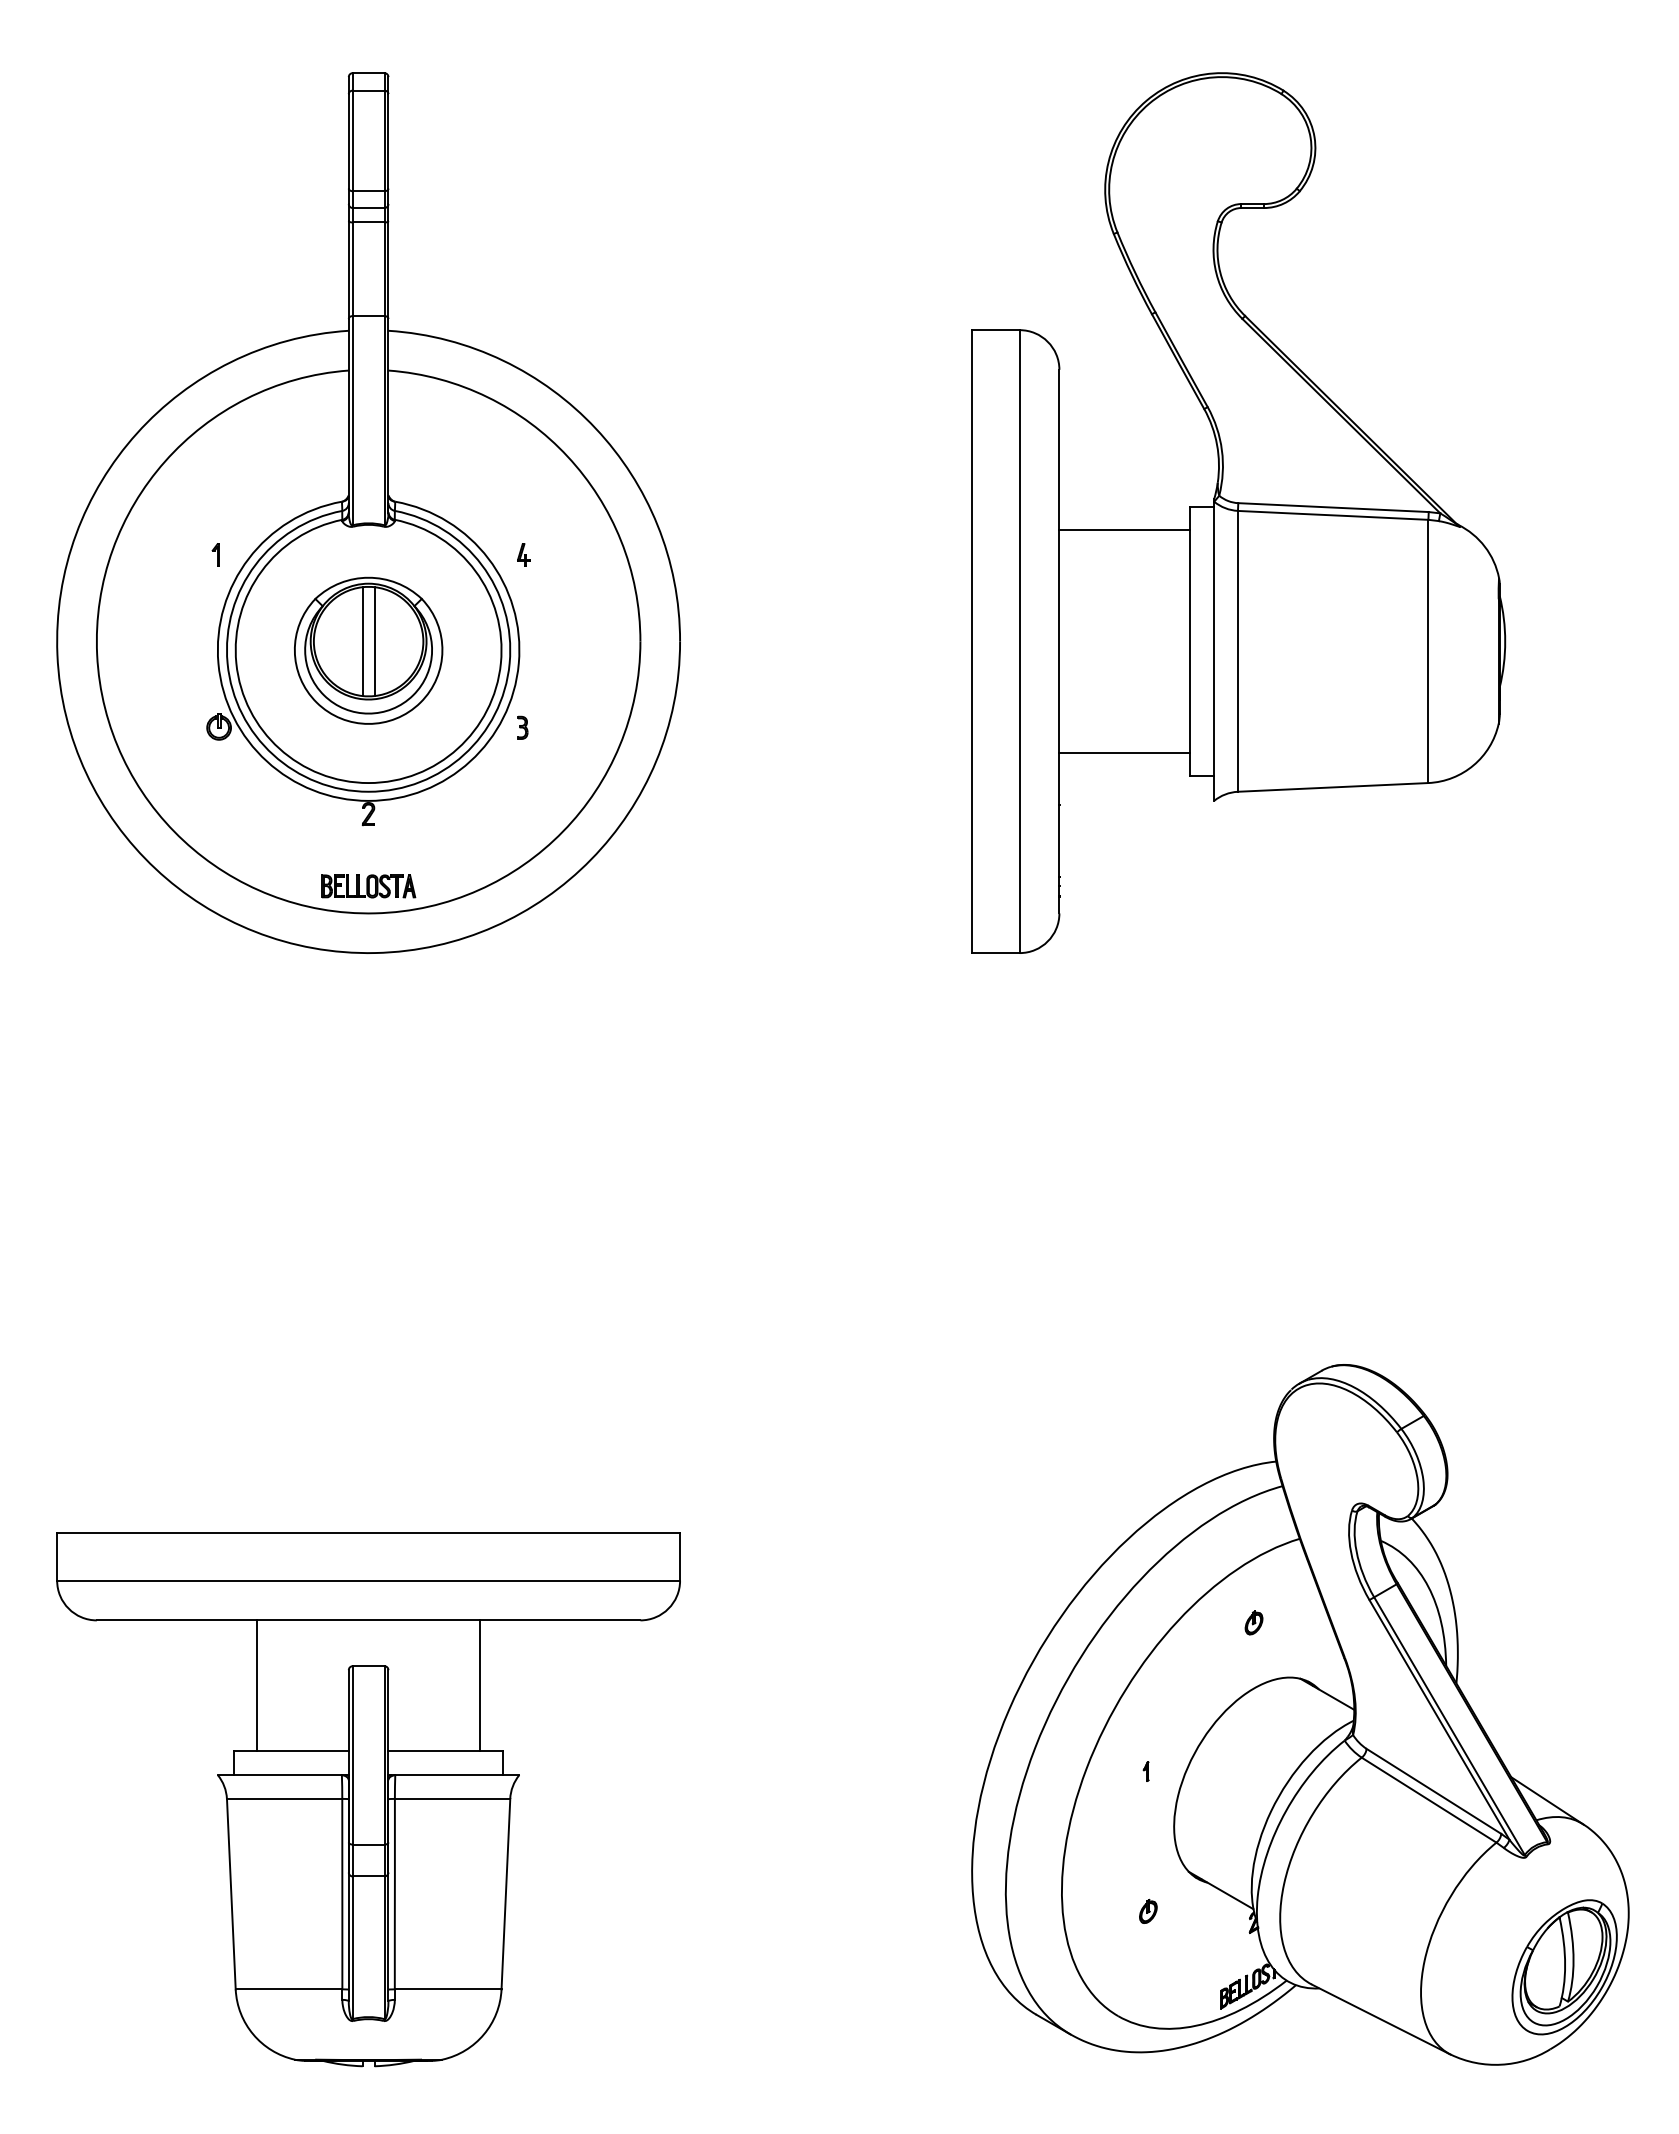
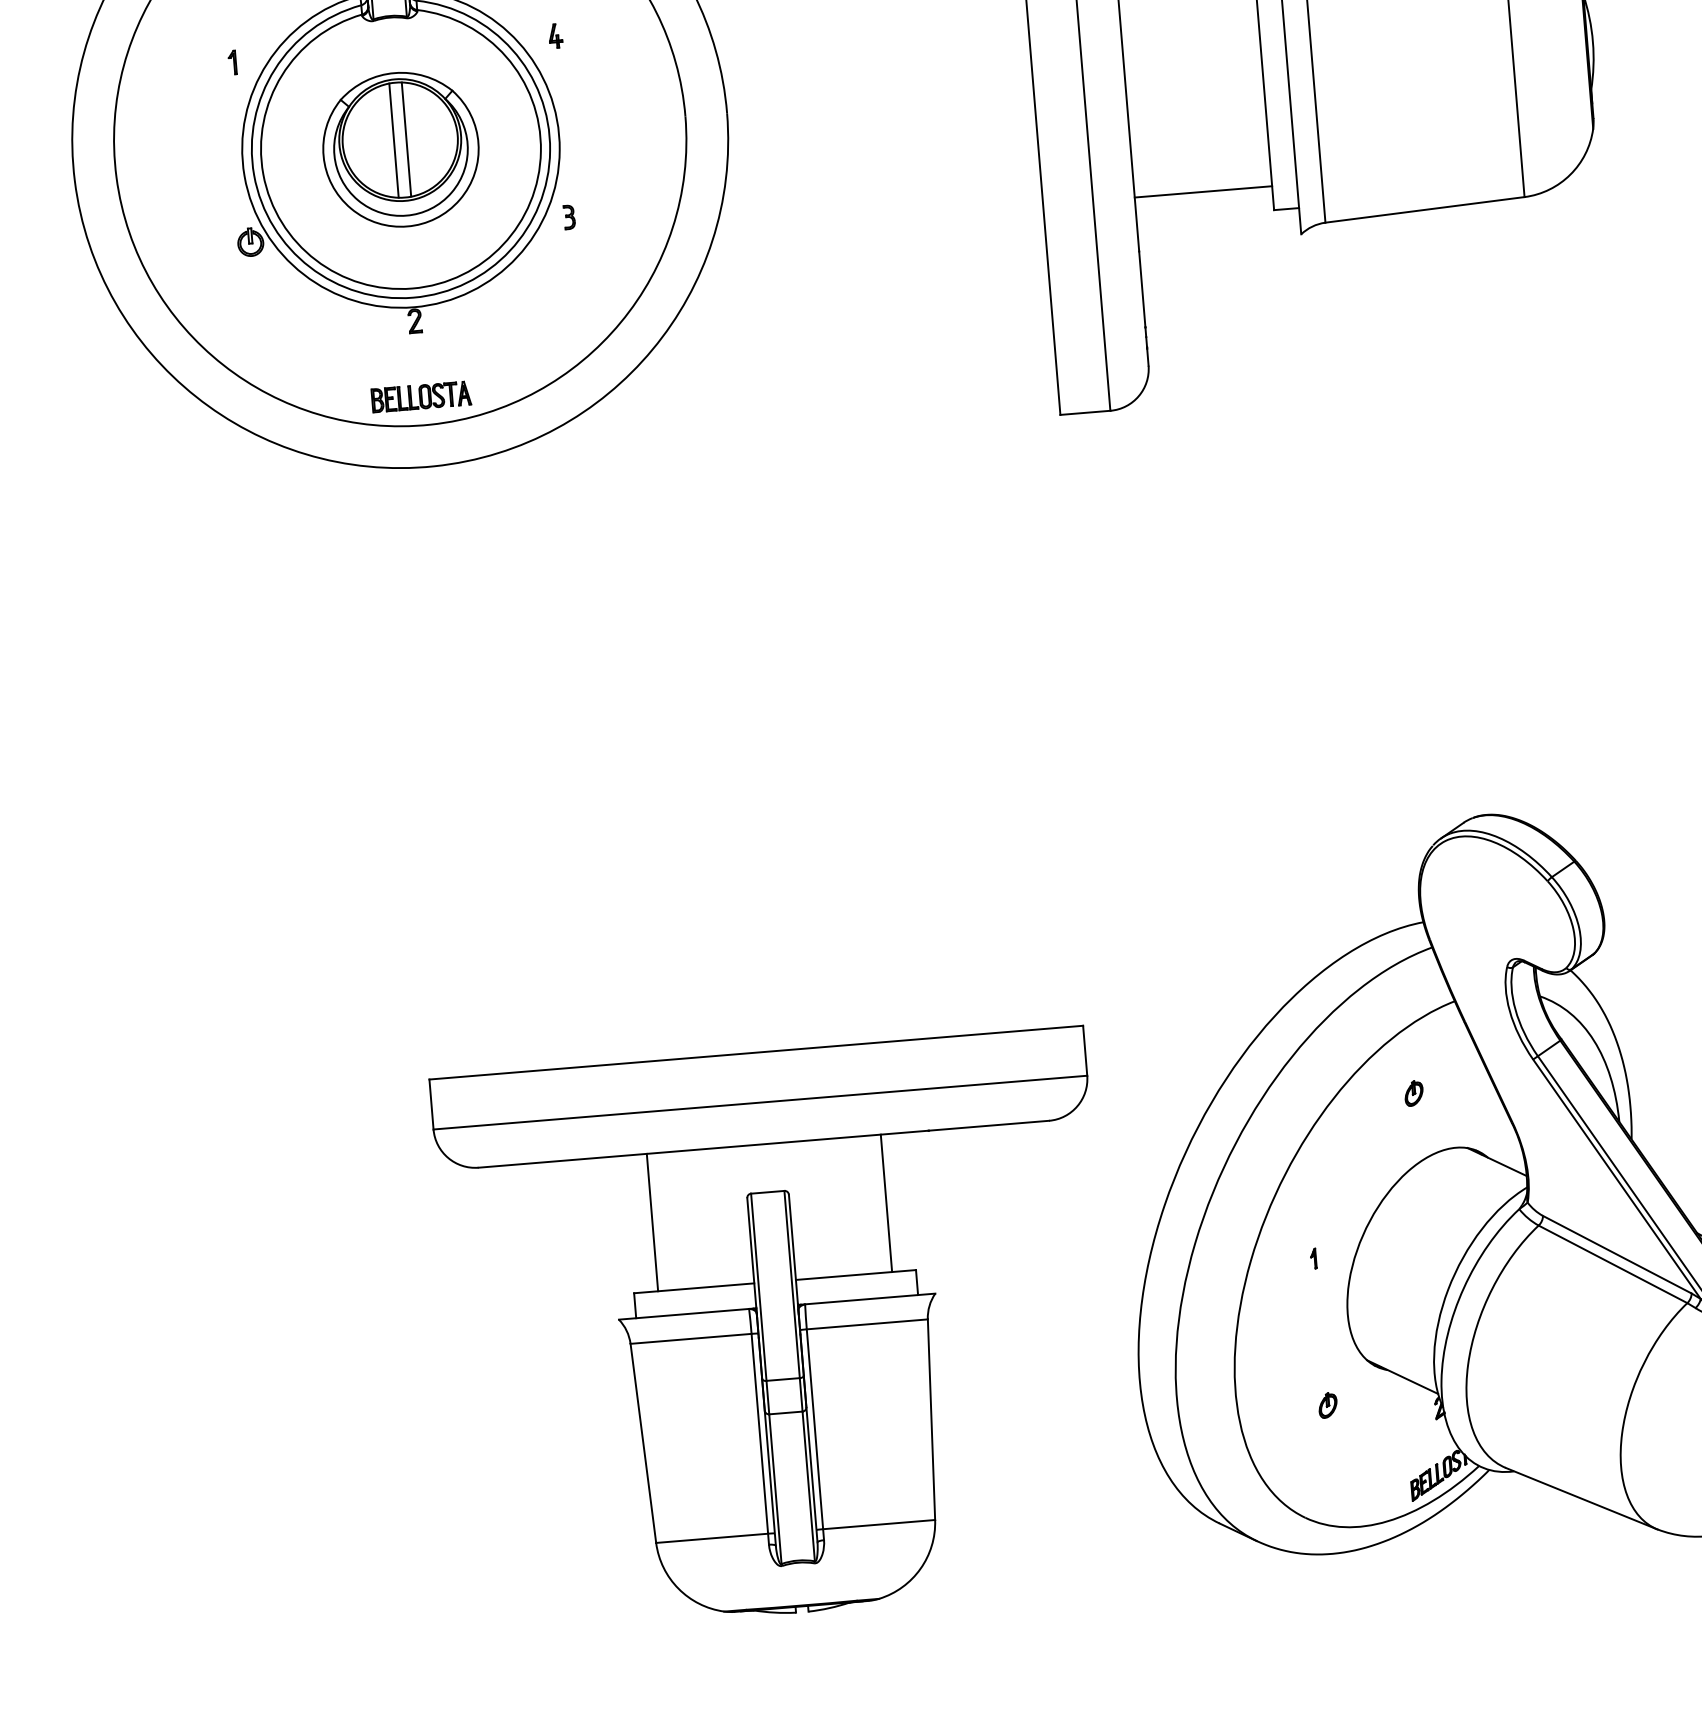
part: (368, 1799) -> (779, 1332), moved

